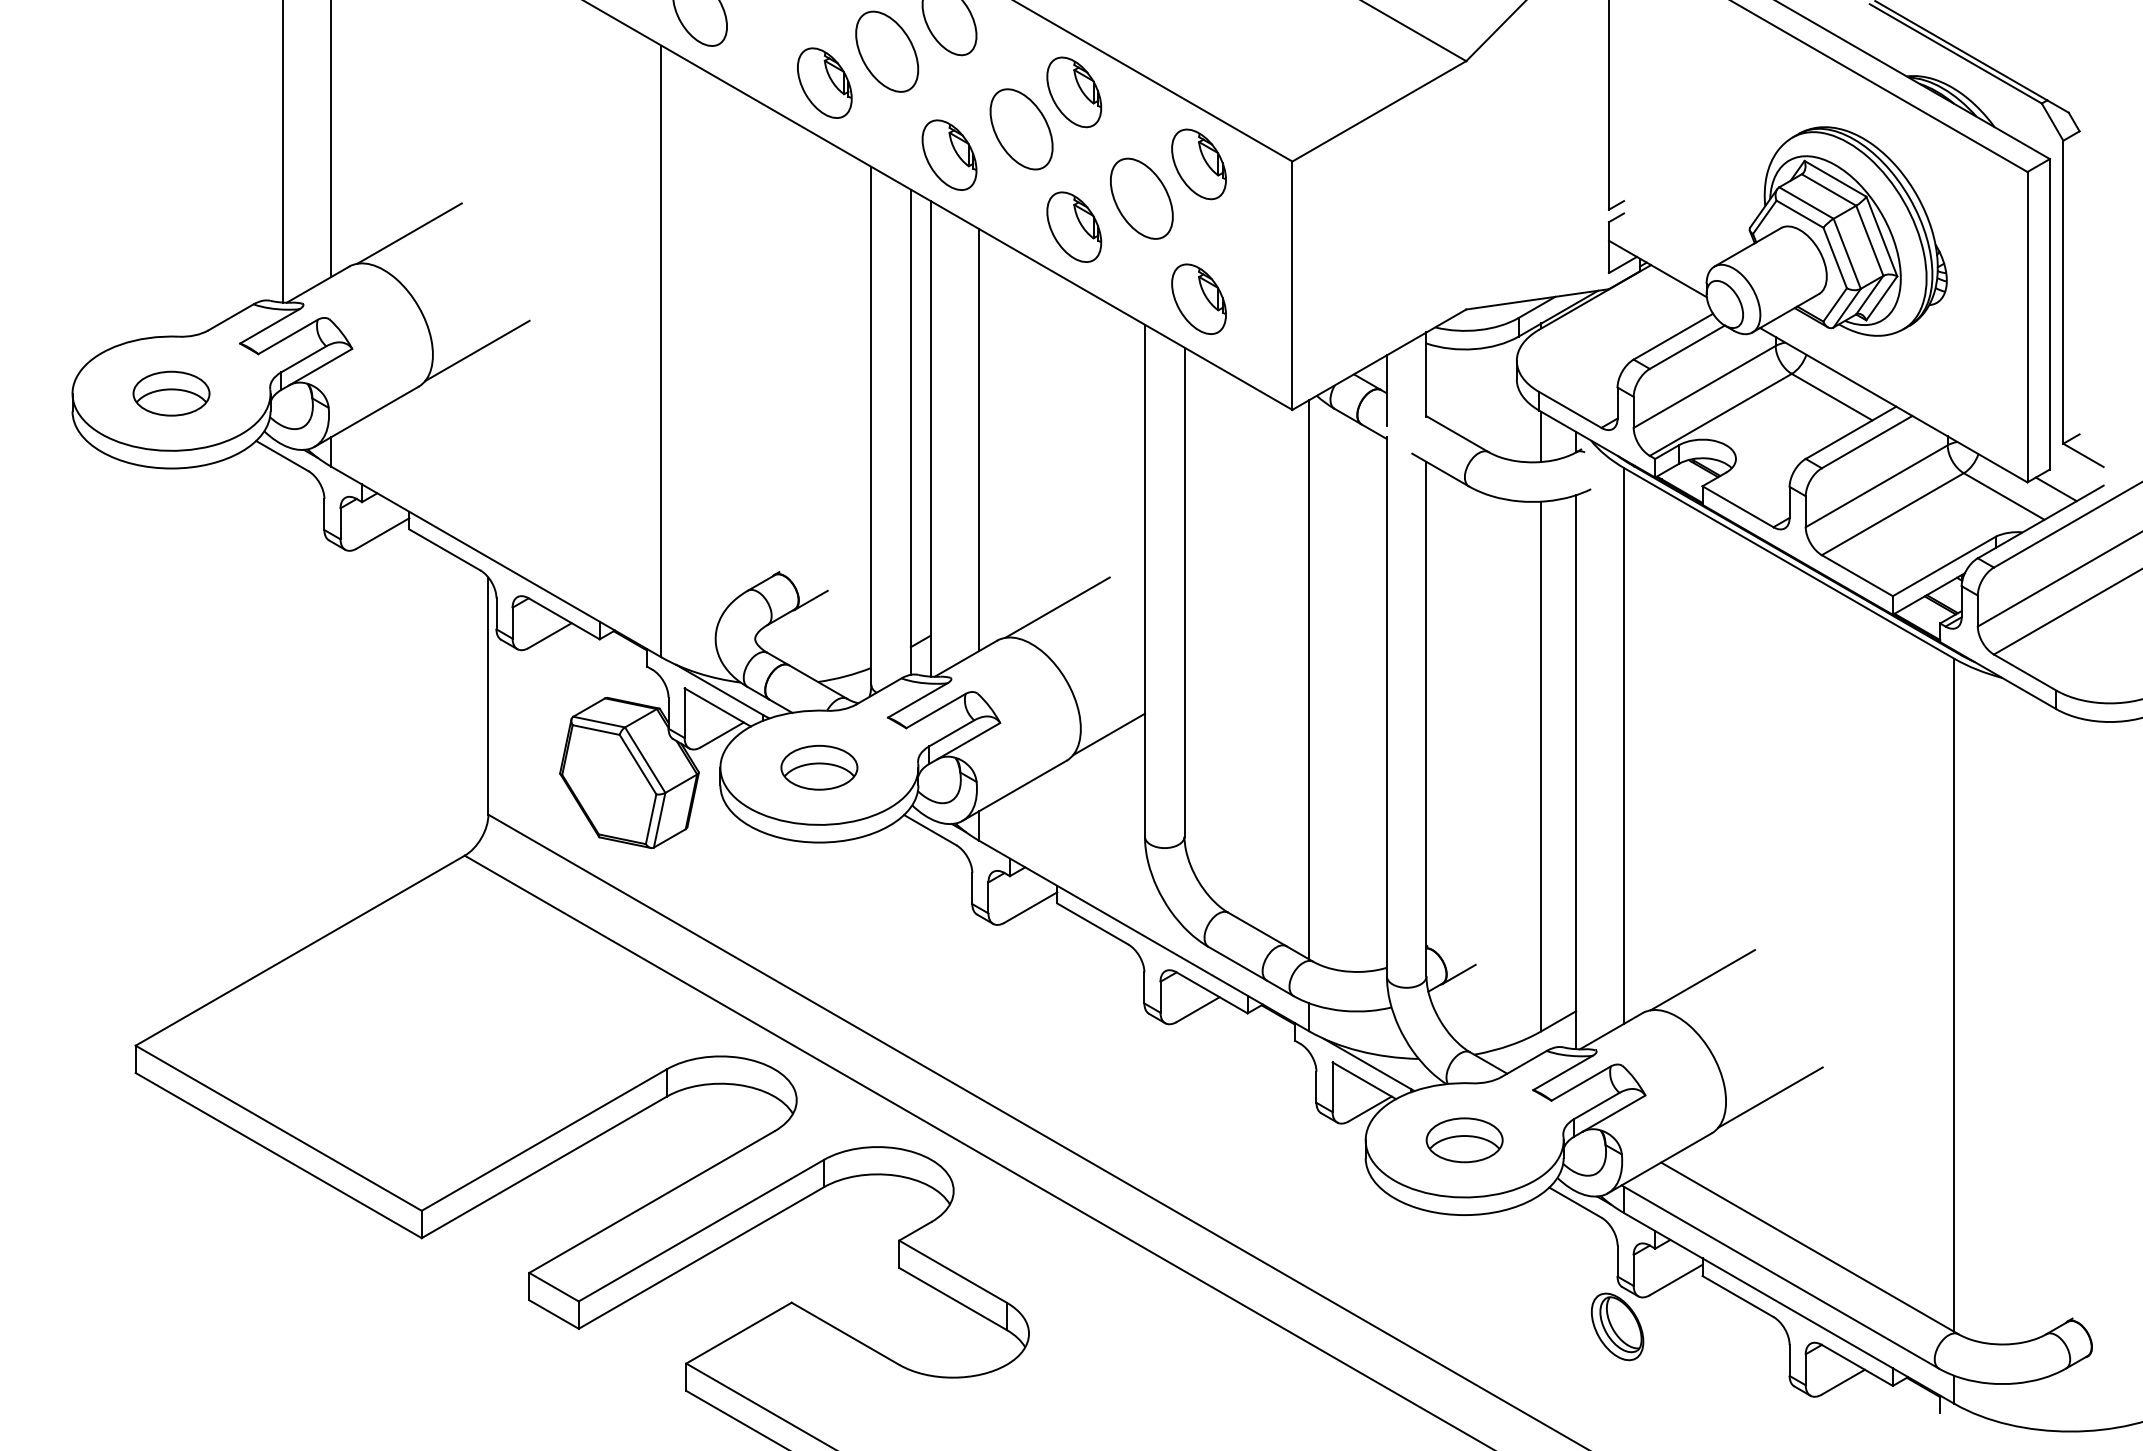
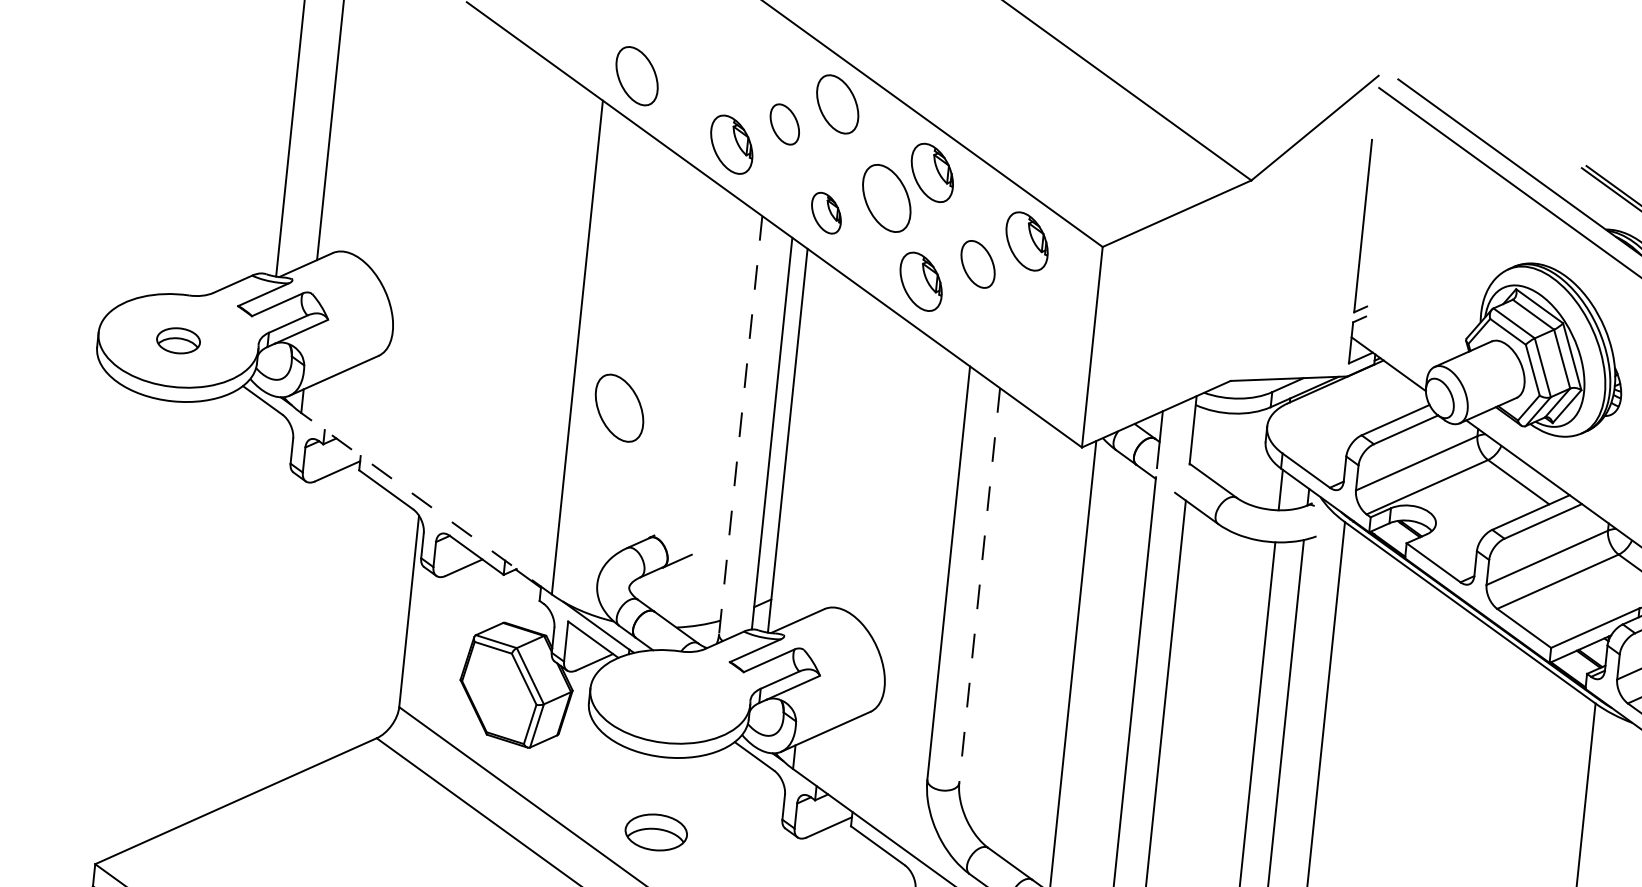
part: (887, 51) -> (785, 124), size x0.6
part: (949, 154) -> (826, 212), size x0.7
part: (1141, 198) -> (977, 264), size x0.7
line: (409, 233) -> (384, 231), removed
part: (1198, 298) -> (1015, 349), removed
line: (477, 350) -> (429, 331), removed
part: (171, 393) -> (178, 340), size x0.7
part: (720, 420) -> (619, 408), added
line: (871, 426) -> (740, 425), solid -> dashed
line: (979, 439) -> (826, 445), removed
line: (496, 561) -> (426, 503), solid -> dashed
line: (1184, 592) -> (979, 585), solid -> dashed
line: (1057, 607) -> (875, 587), removed
line: (1108, 734) -> (906, 694), removed
part: (819, 767) -> (656, 832), moved

